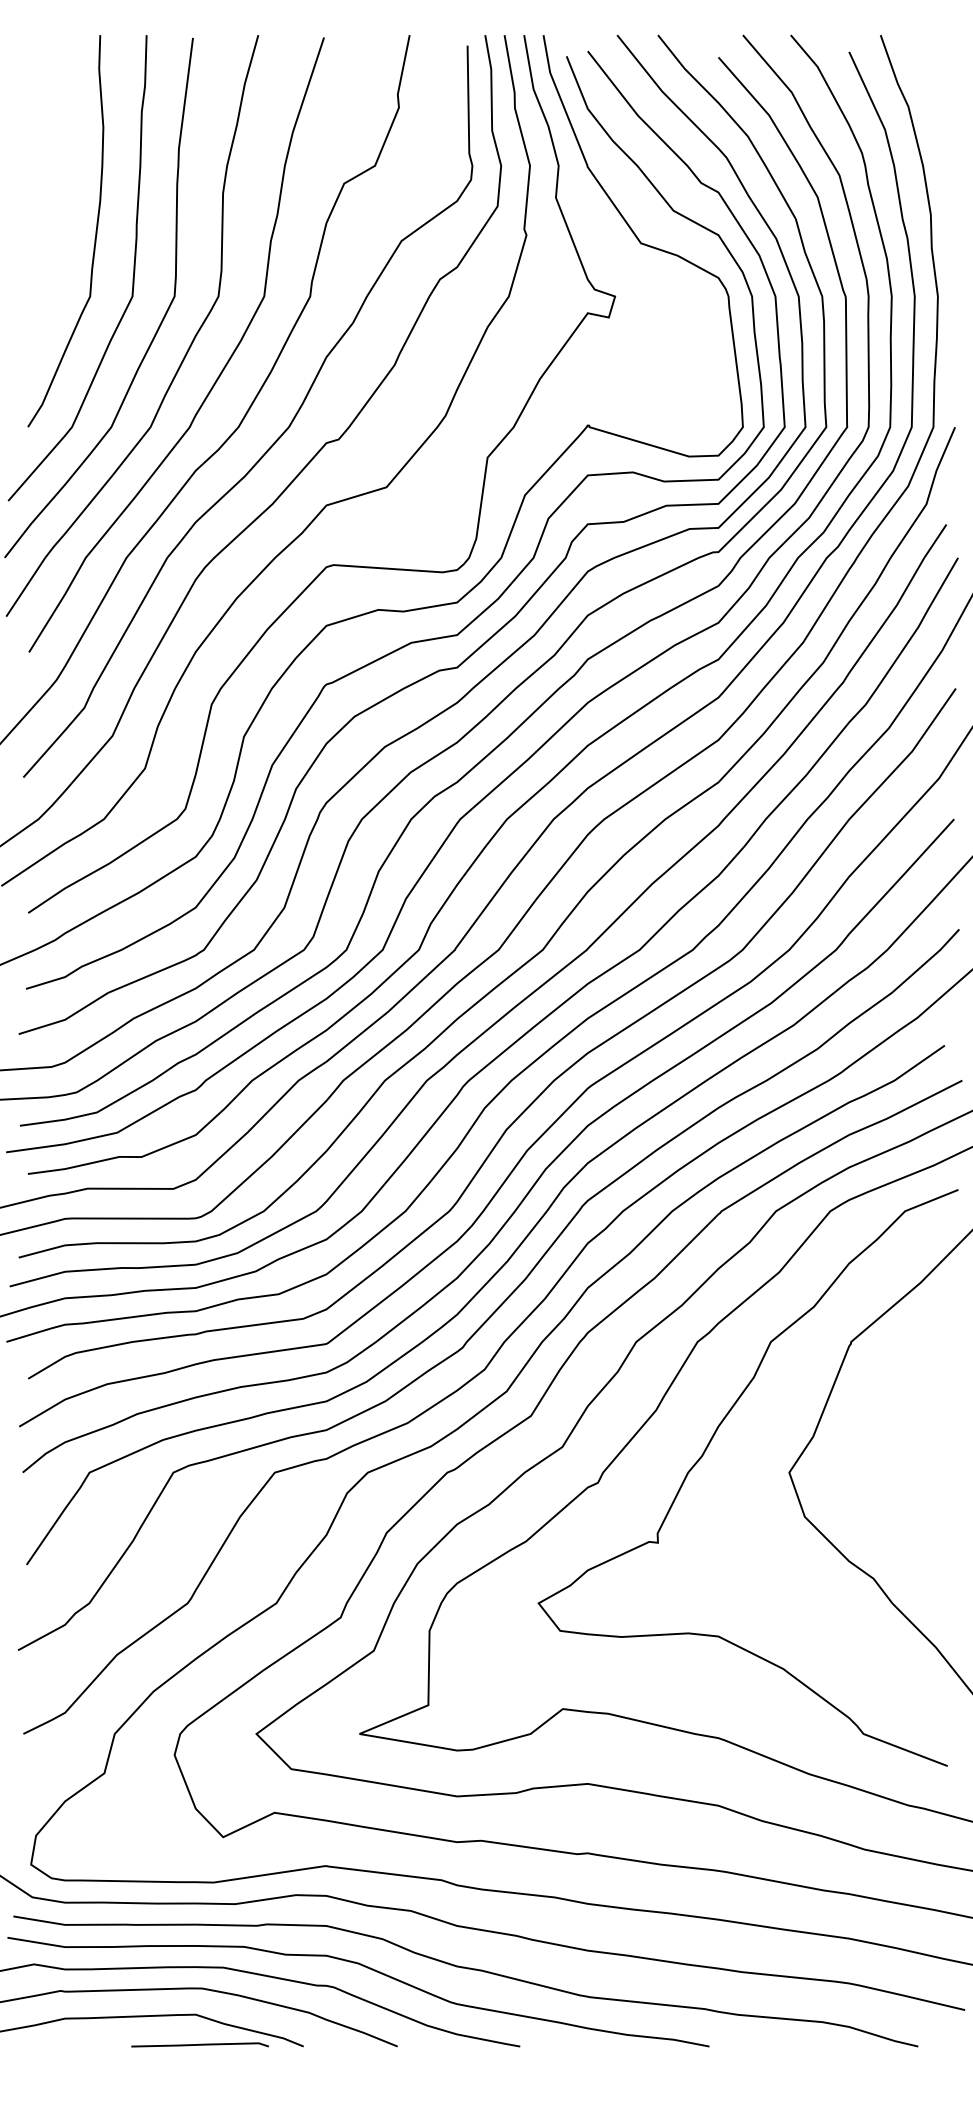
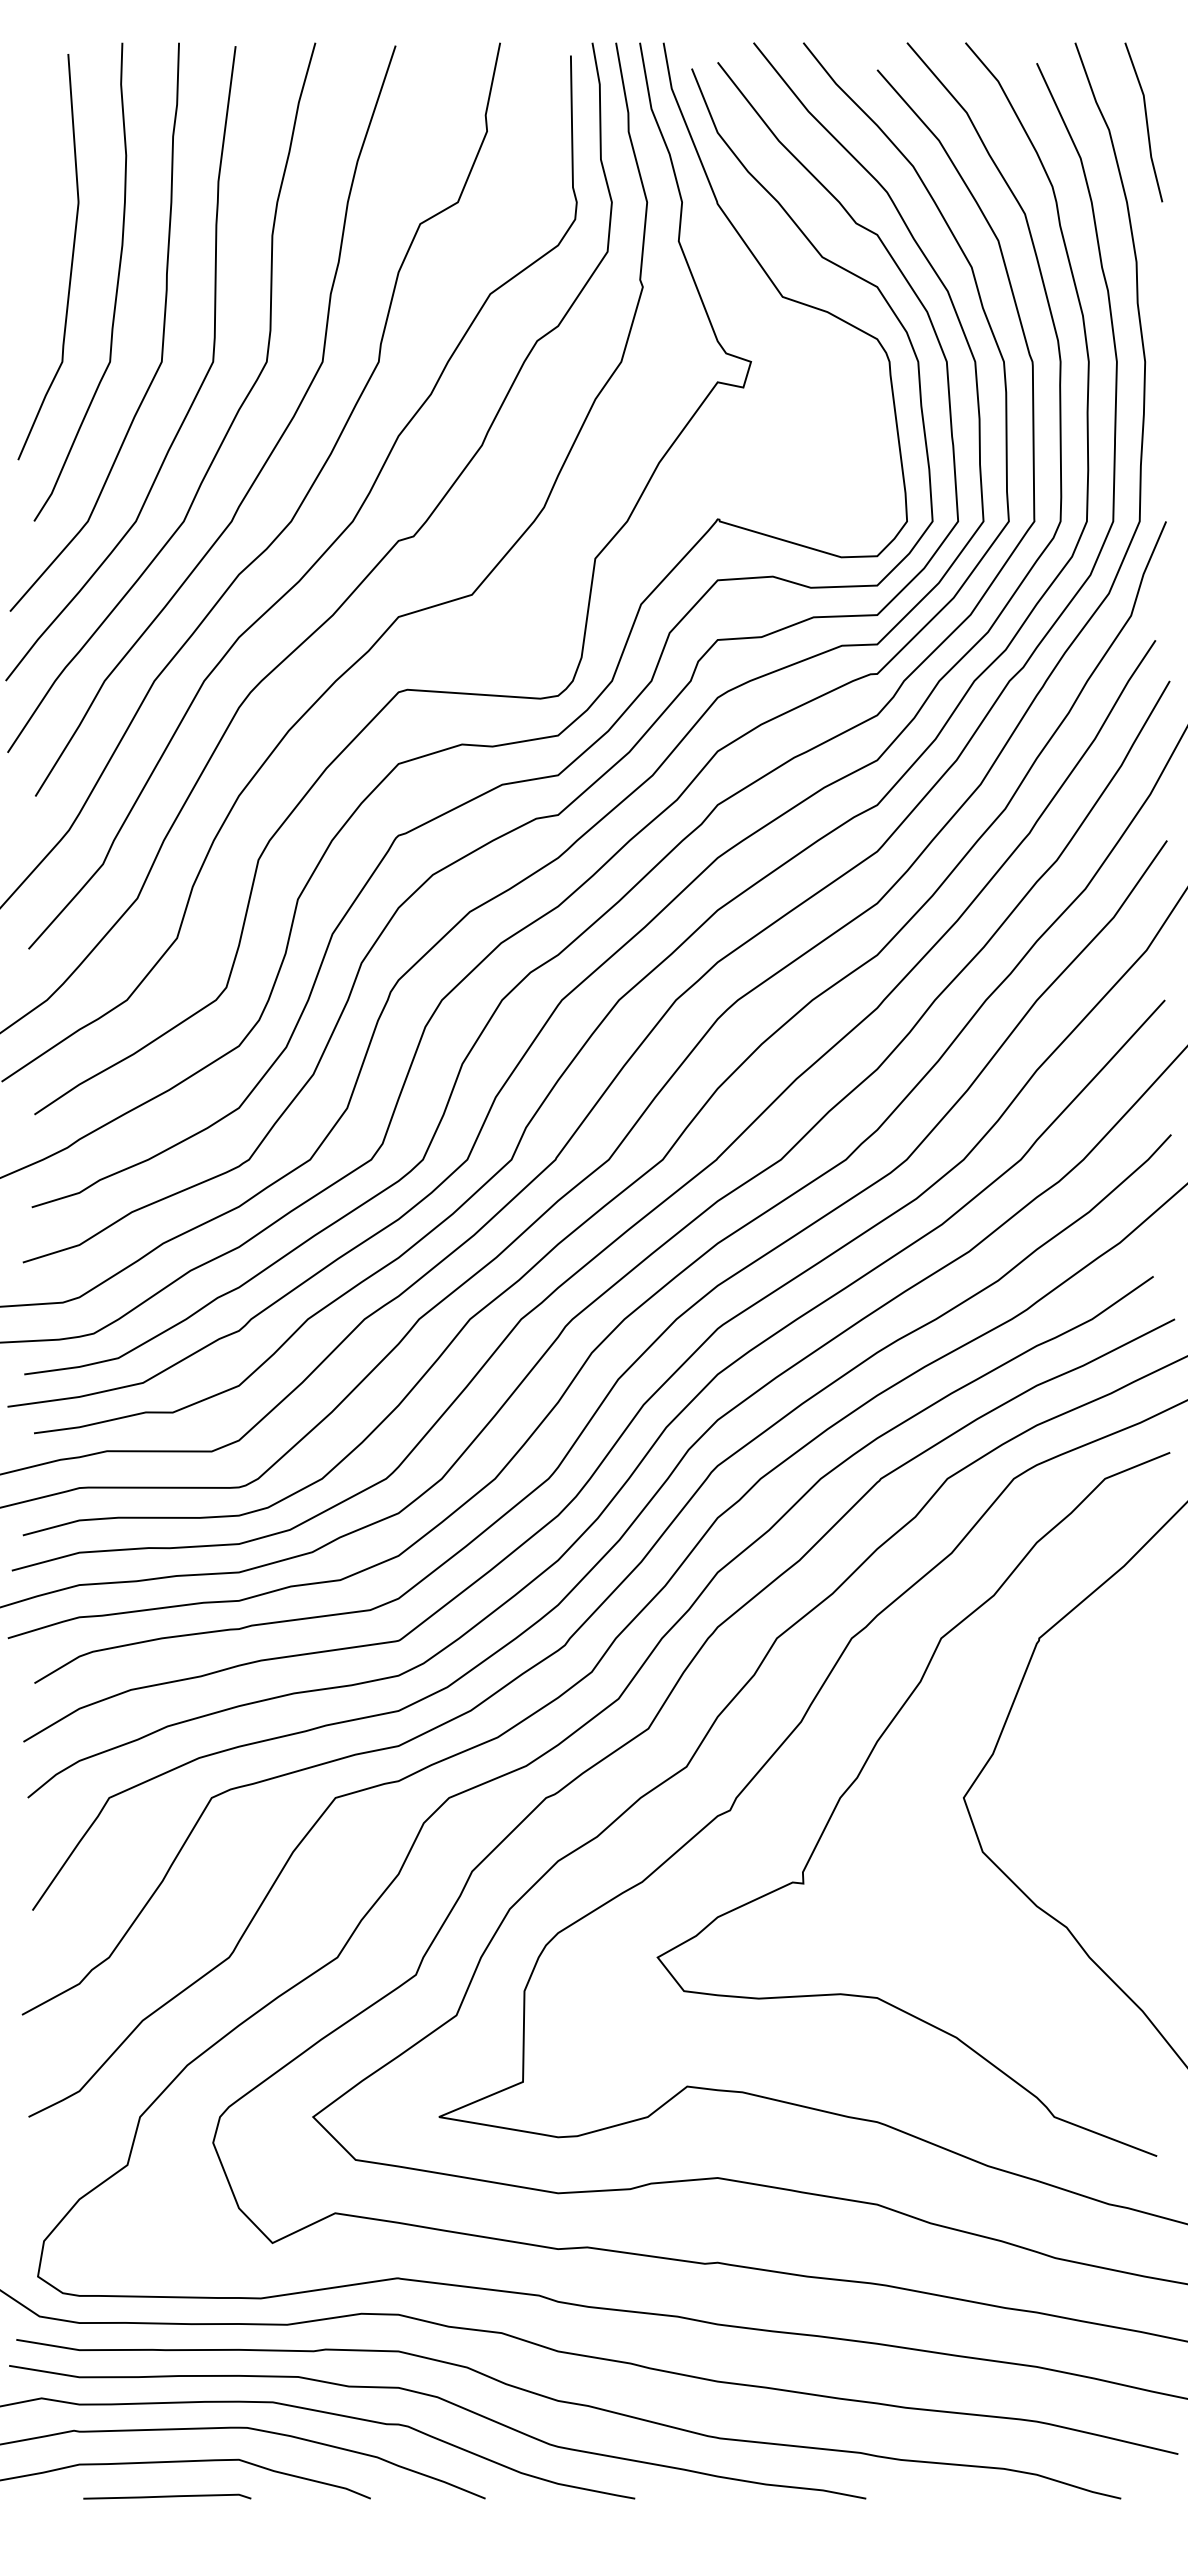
line: (938, 98) -> (1145, 120), added
curve: (58, 211) -> (71, 257), added
line: (200, 2044) -> (167, 2496), moved

